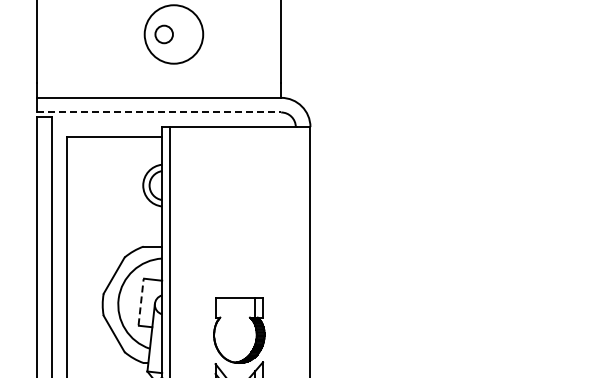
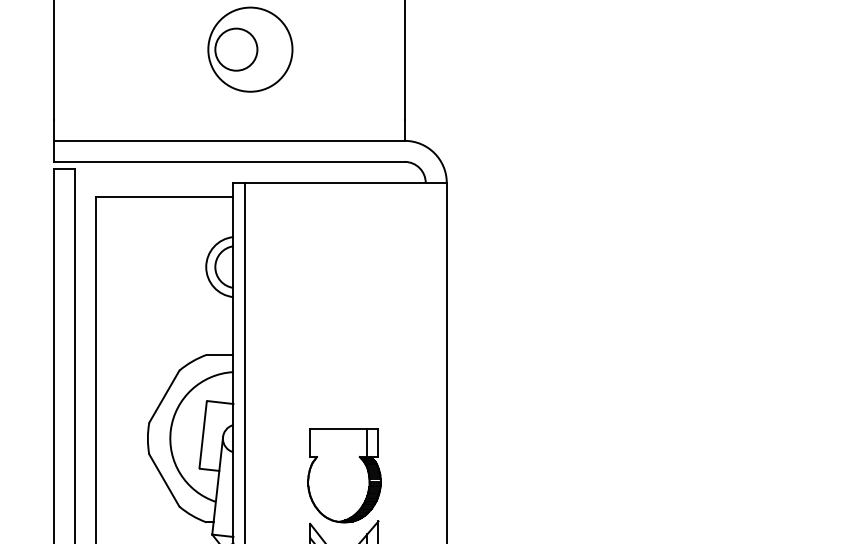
circle: (163, 34) -> (235, 49), size x1.67
line: (159, 112) -> (229, 161), dashed -> solid
line: (141, 301) -> (203, 433), dashed -> solid

